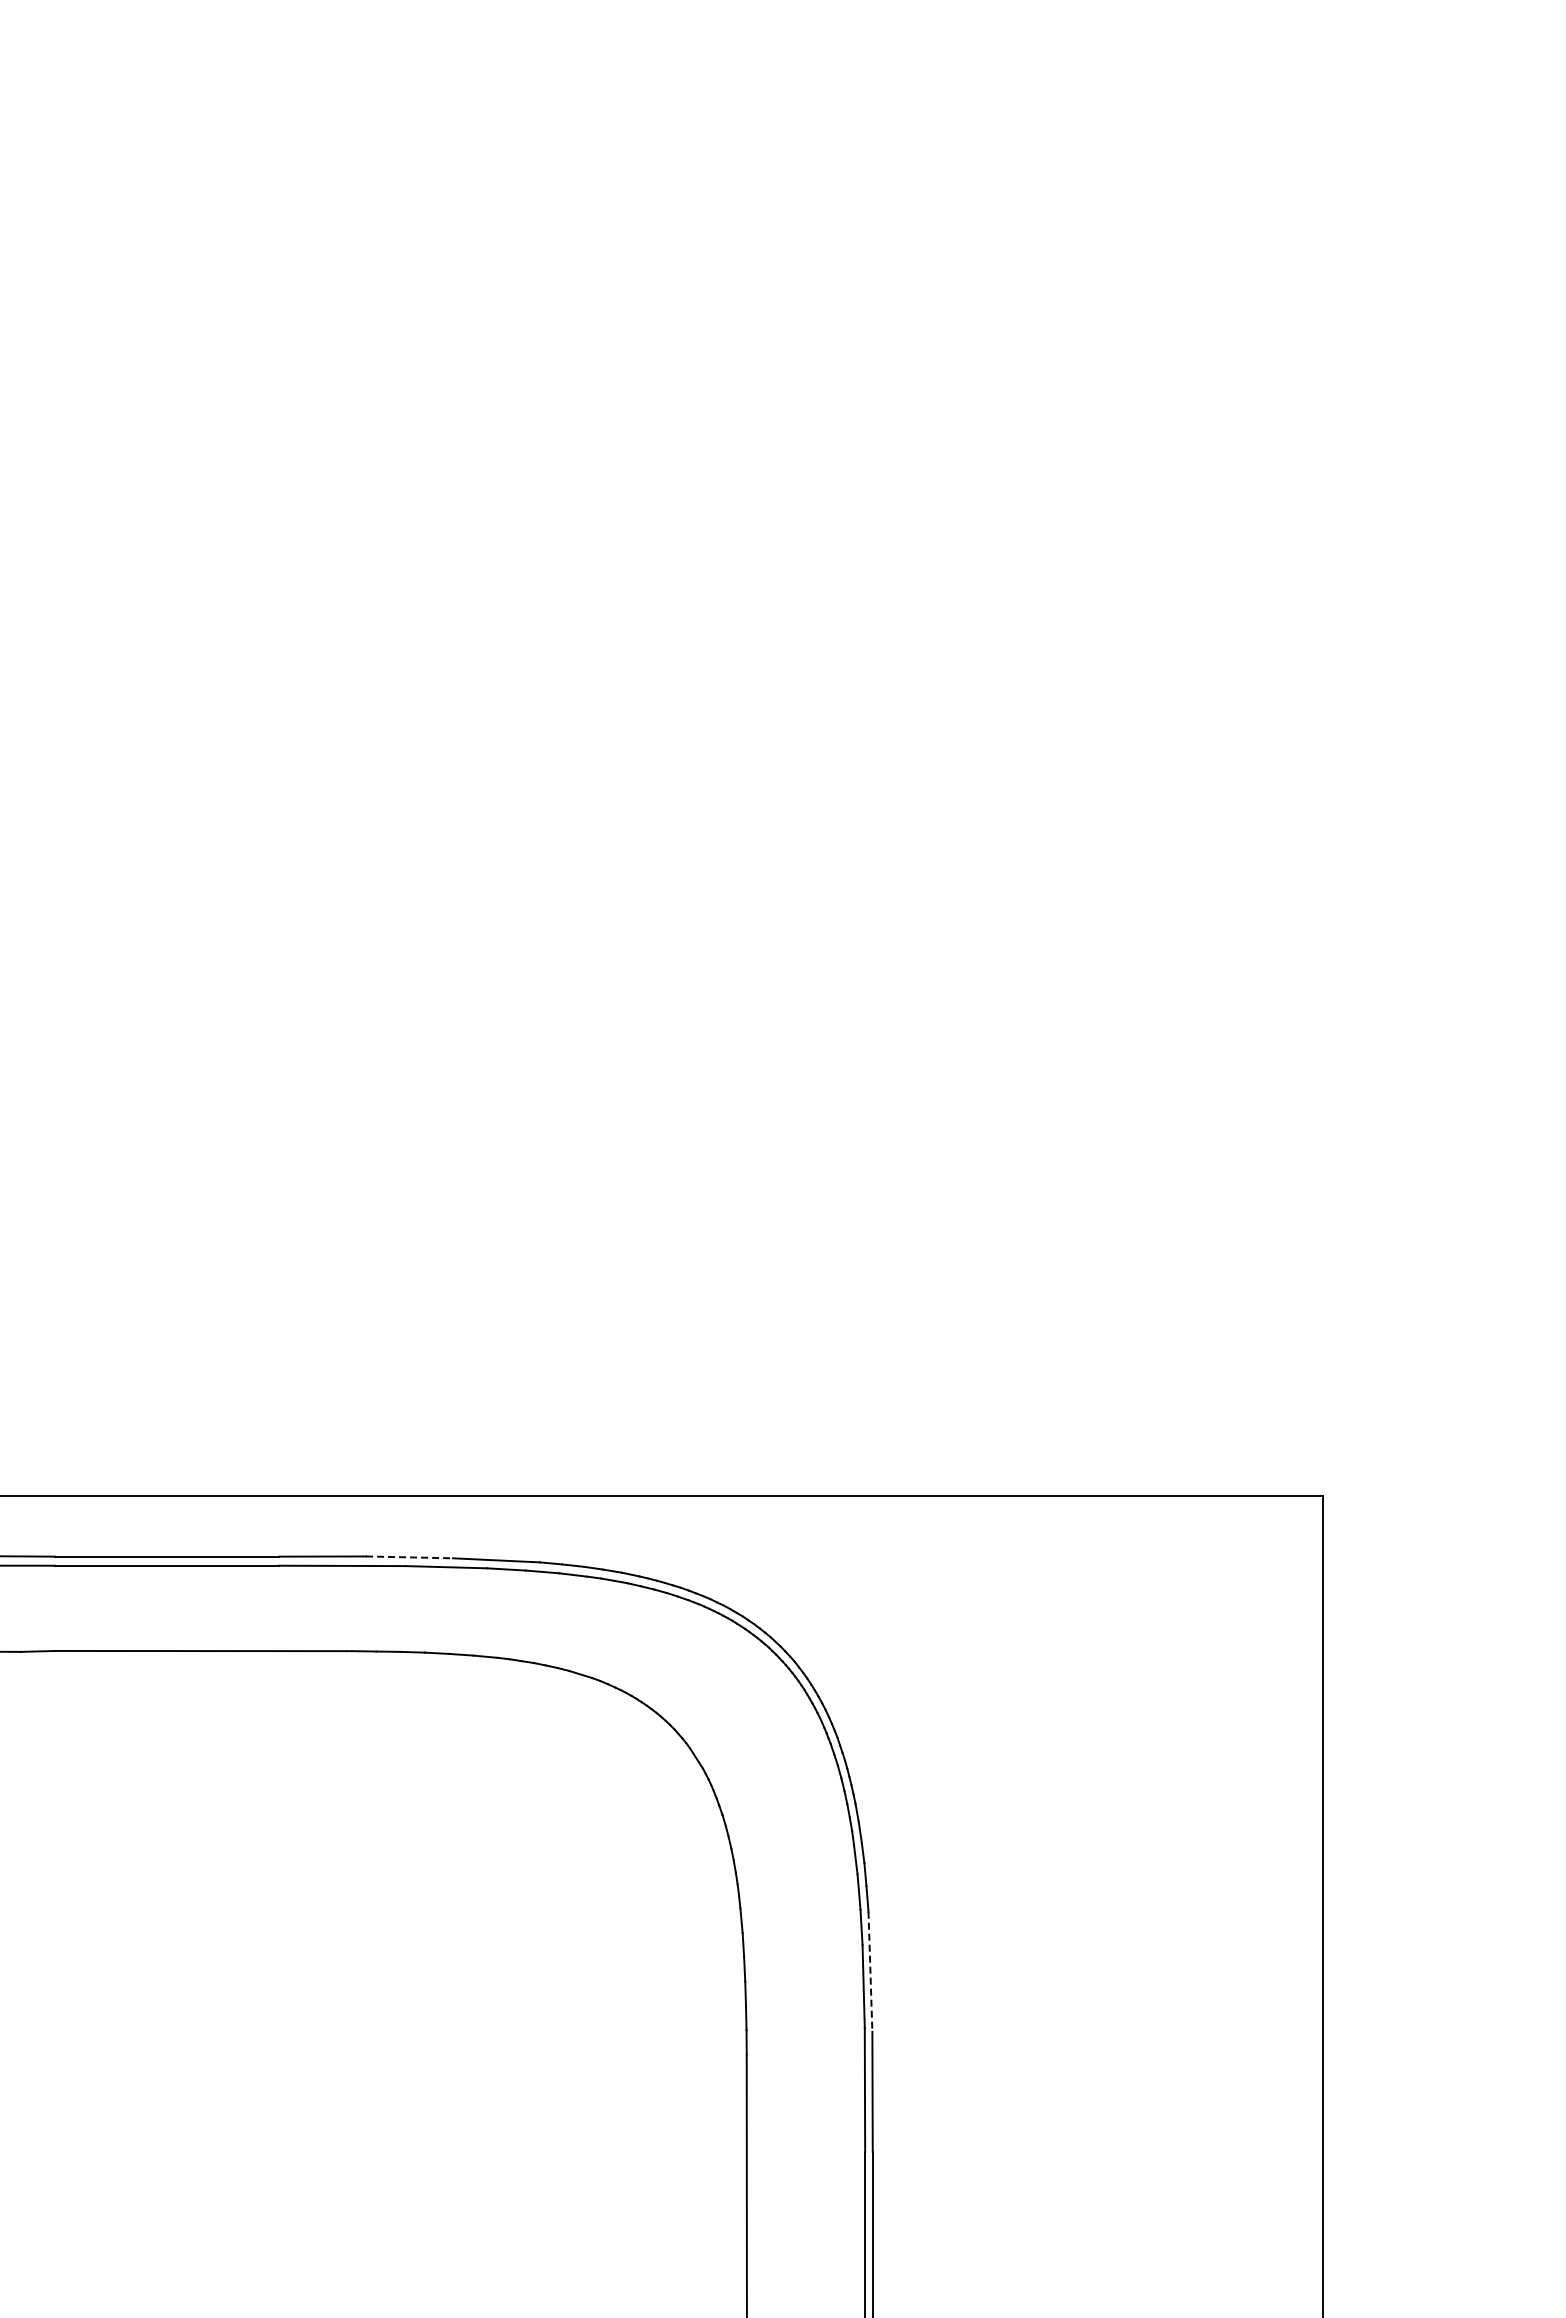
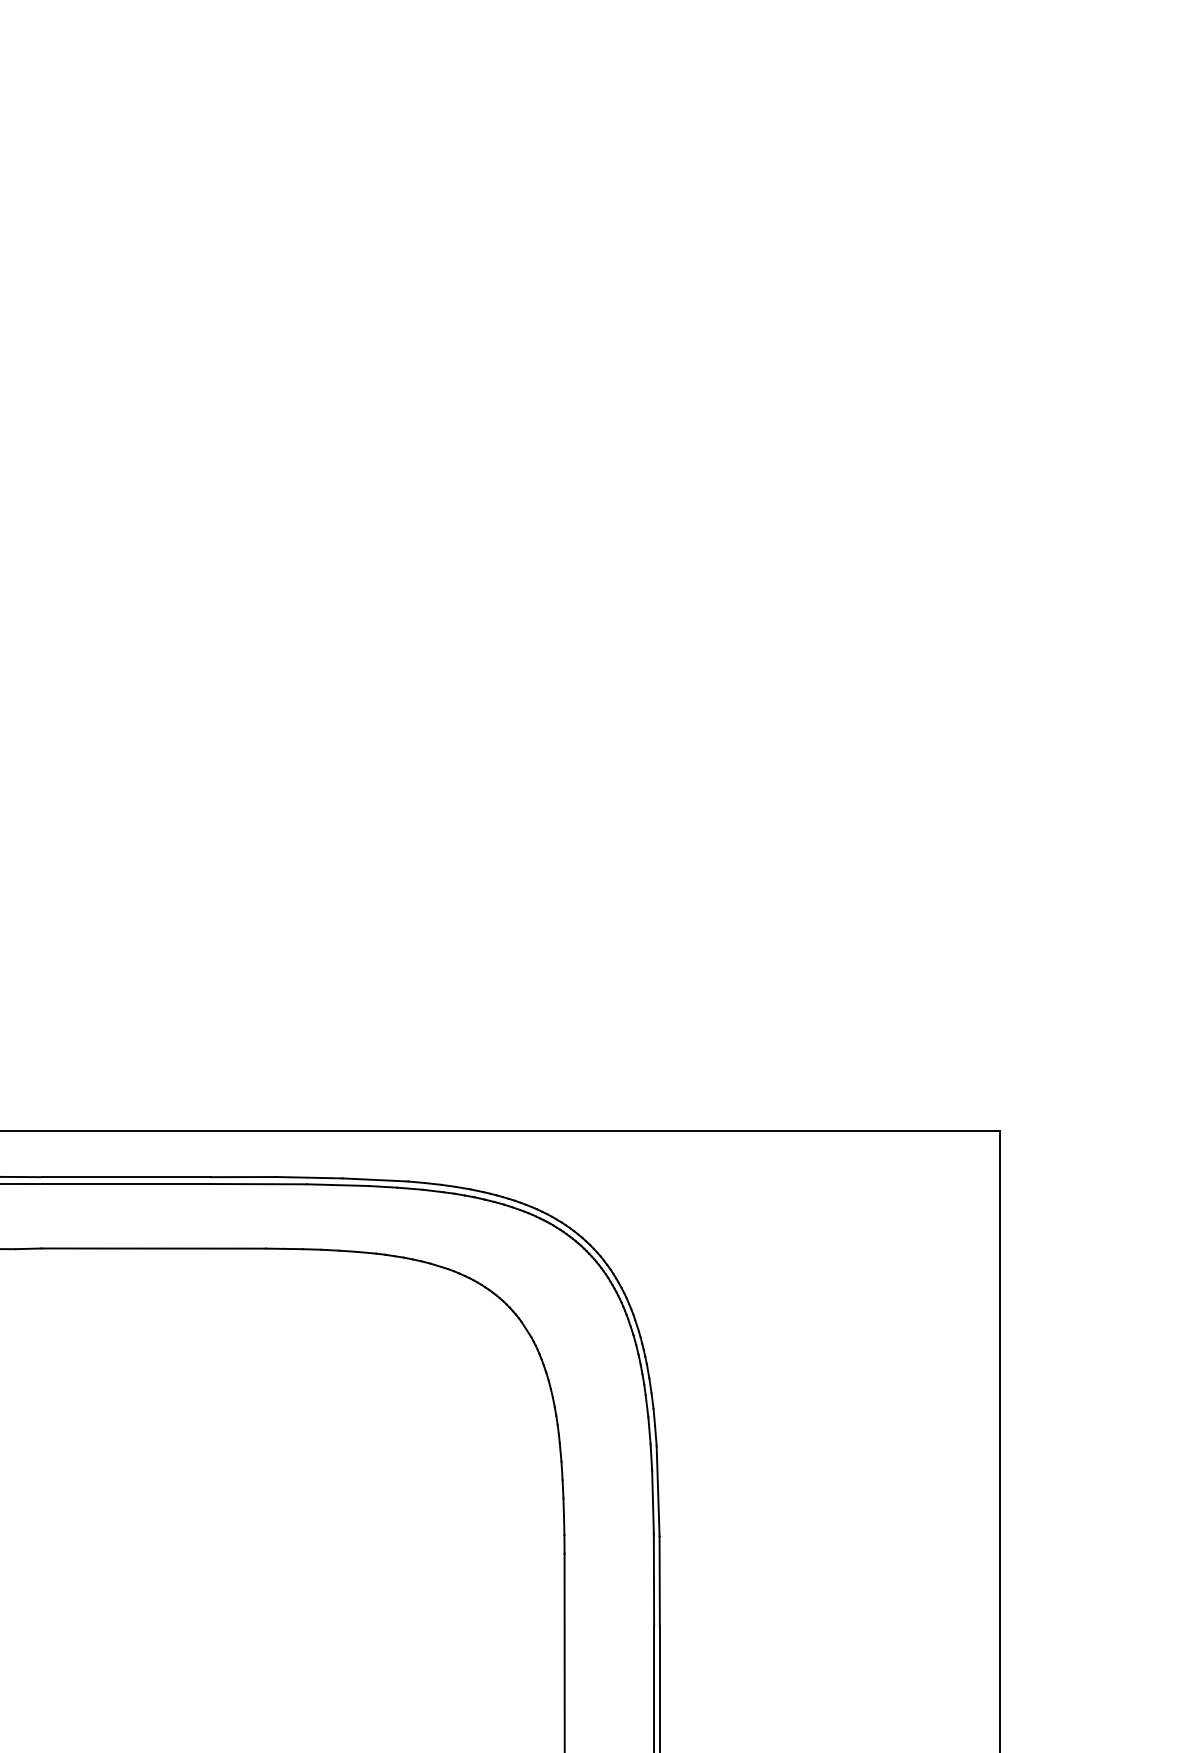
line: (410, 1557) -> (310, 1177), dashed -> solid
line: (870, 1972) -> (658, 1491), dashed -> solid

